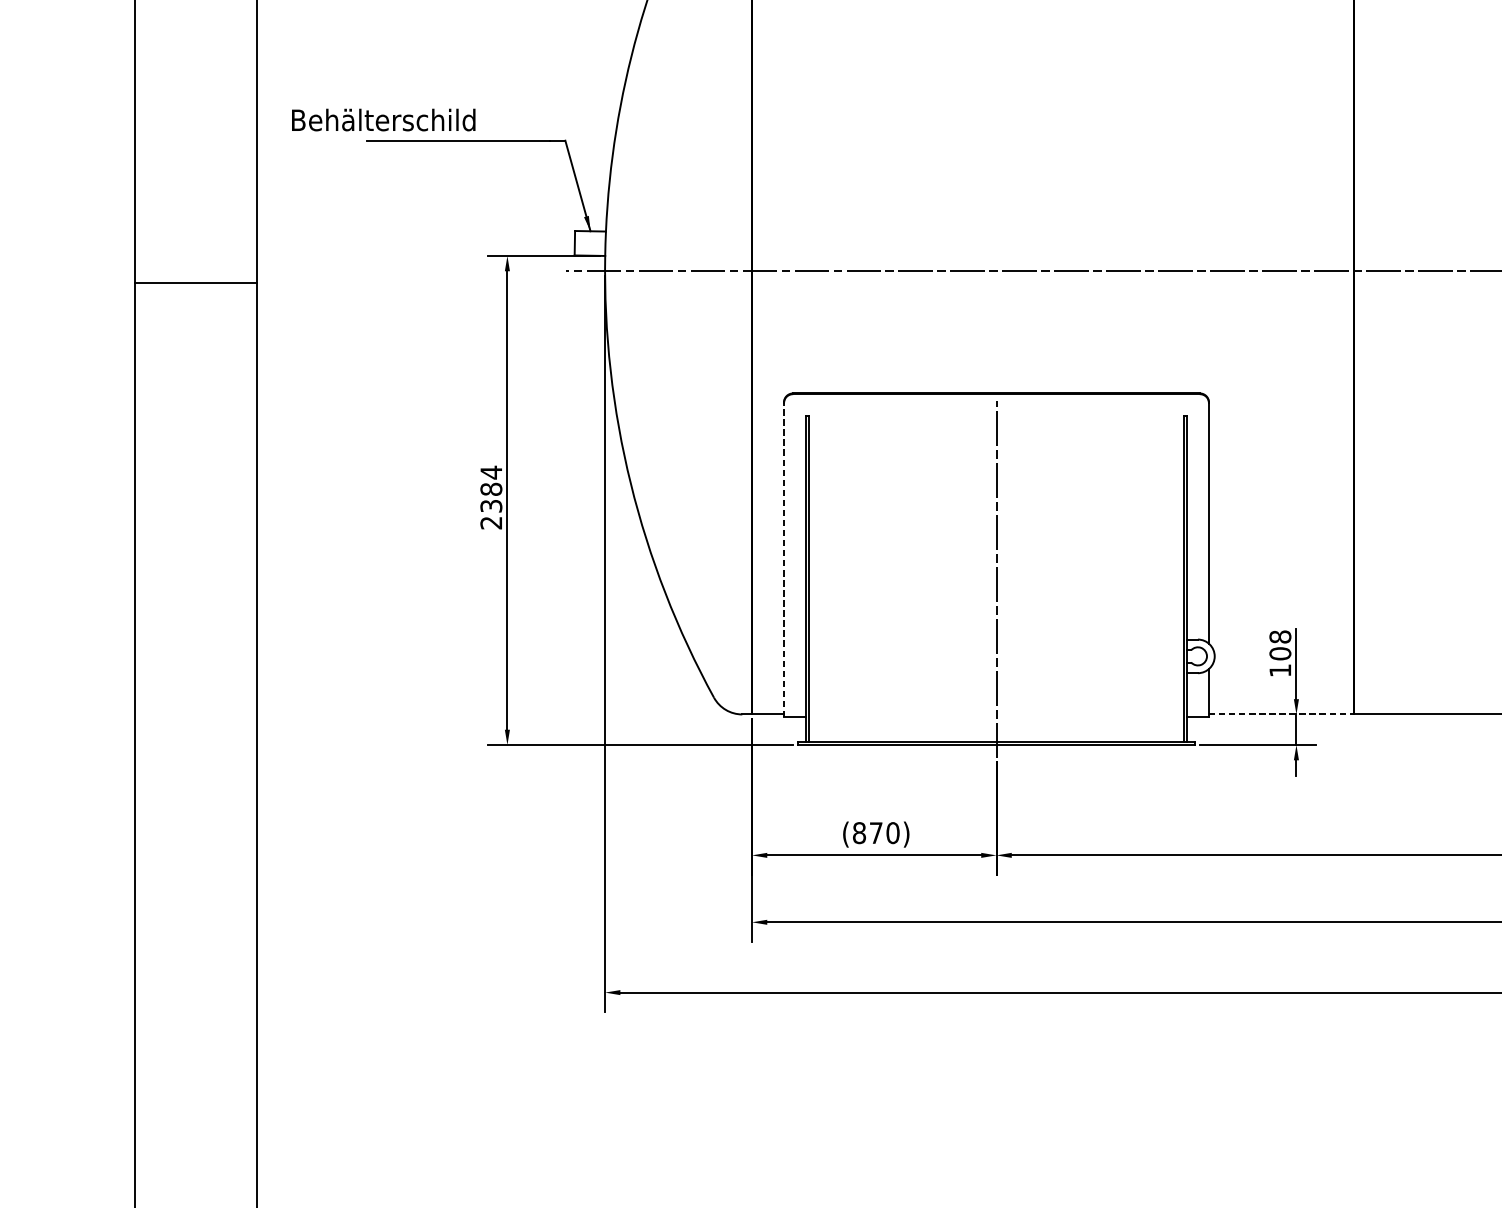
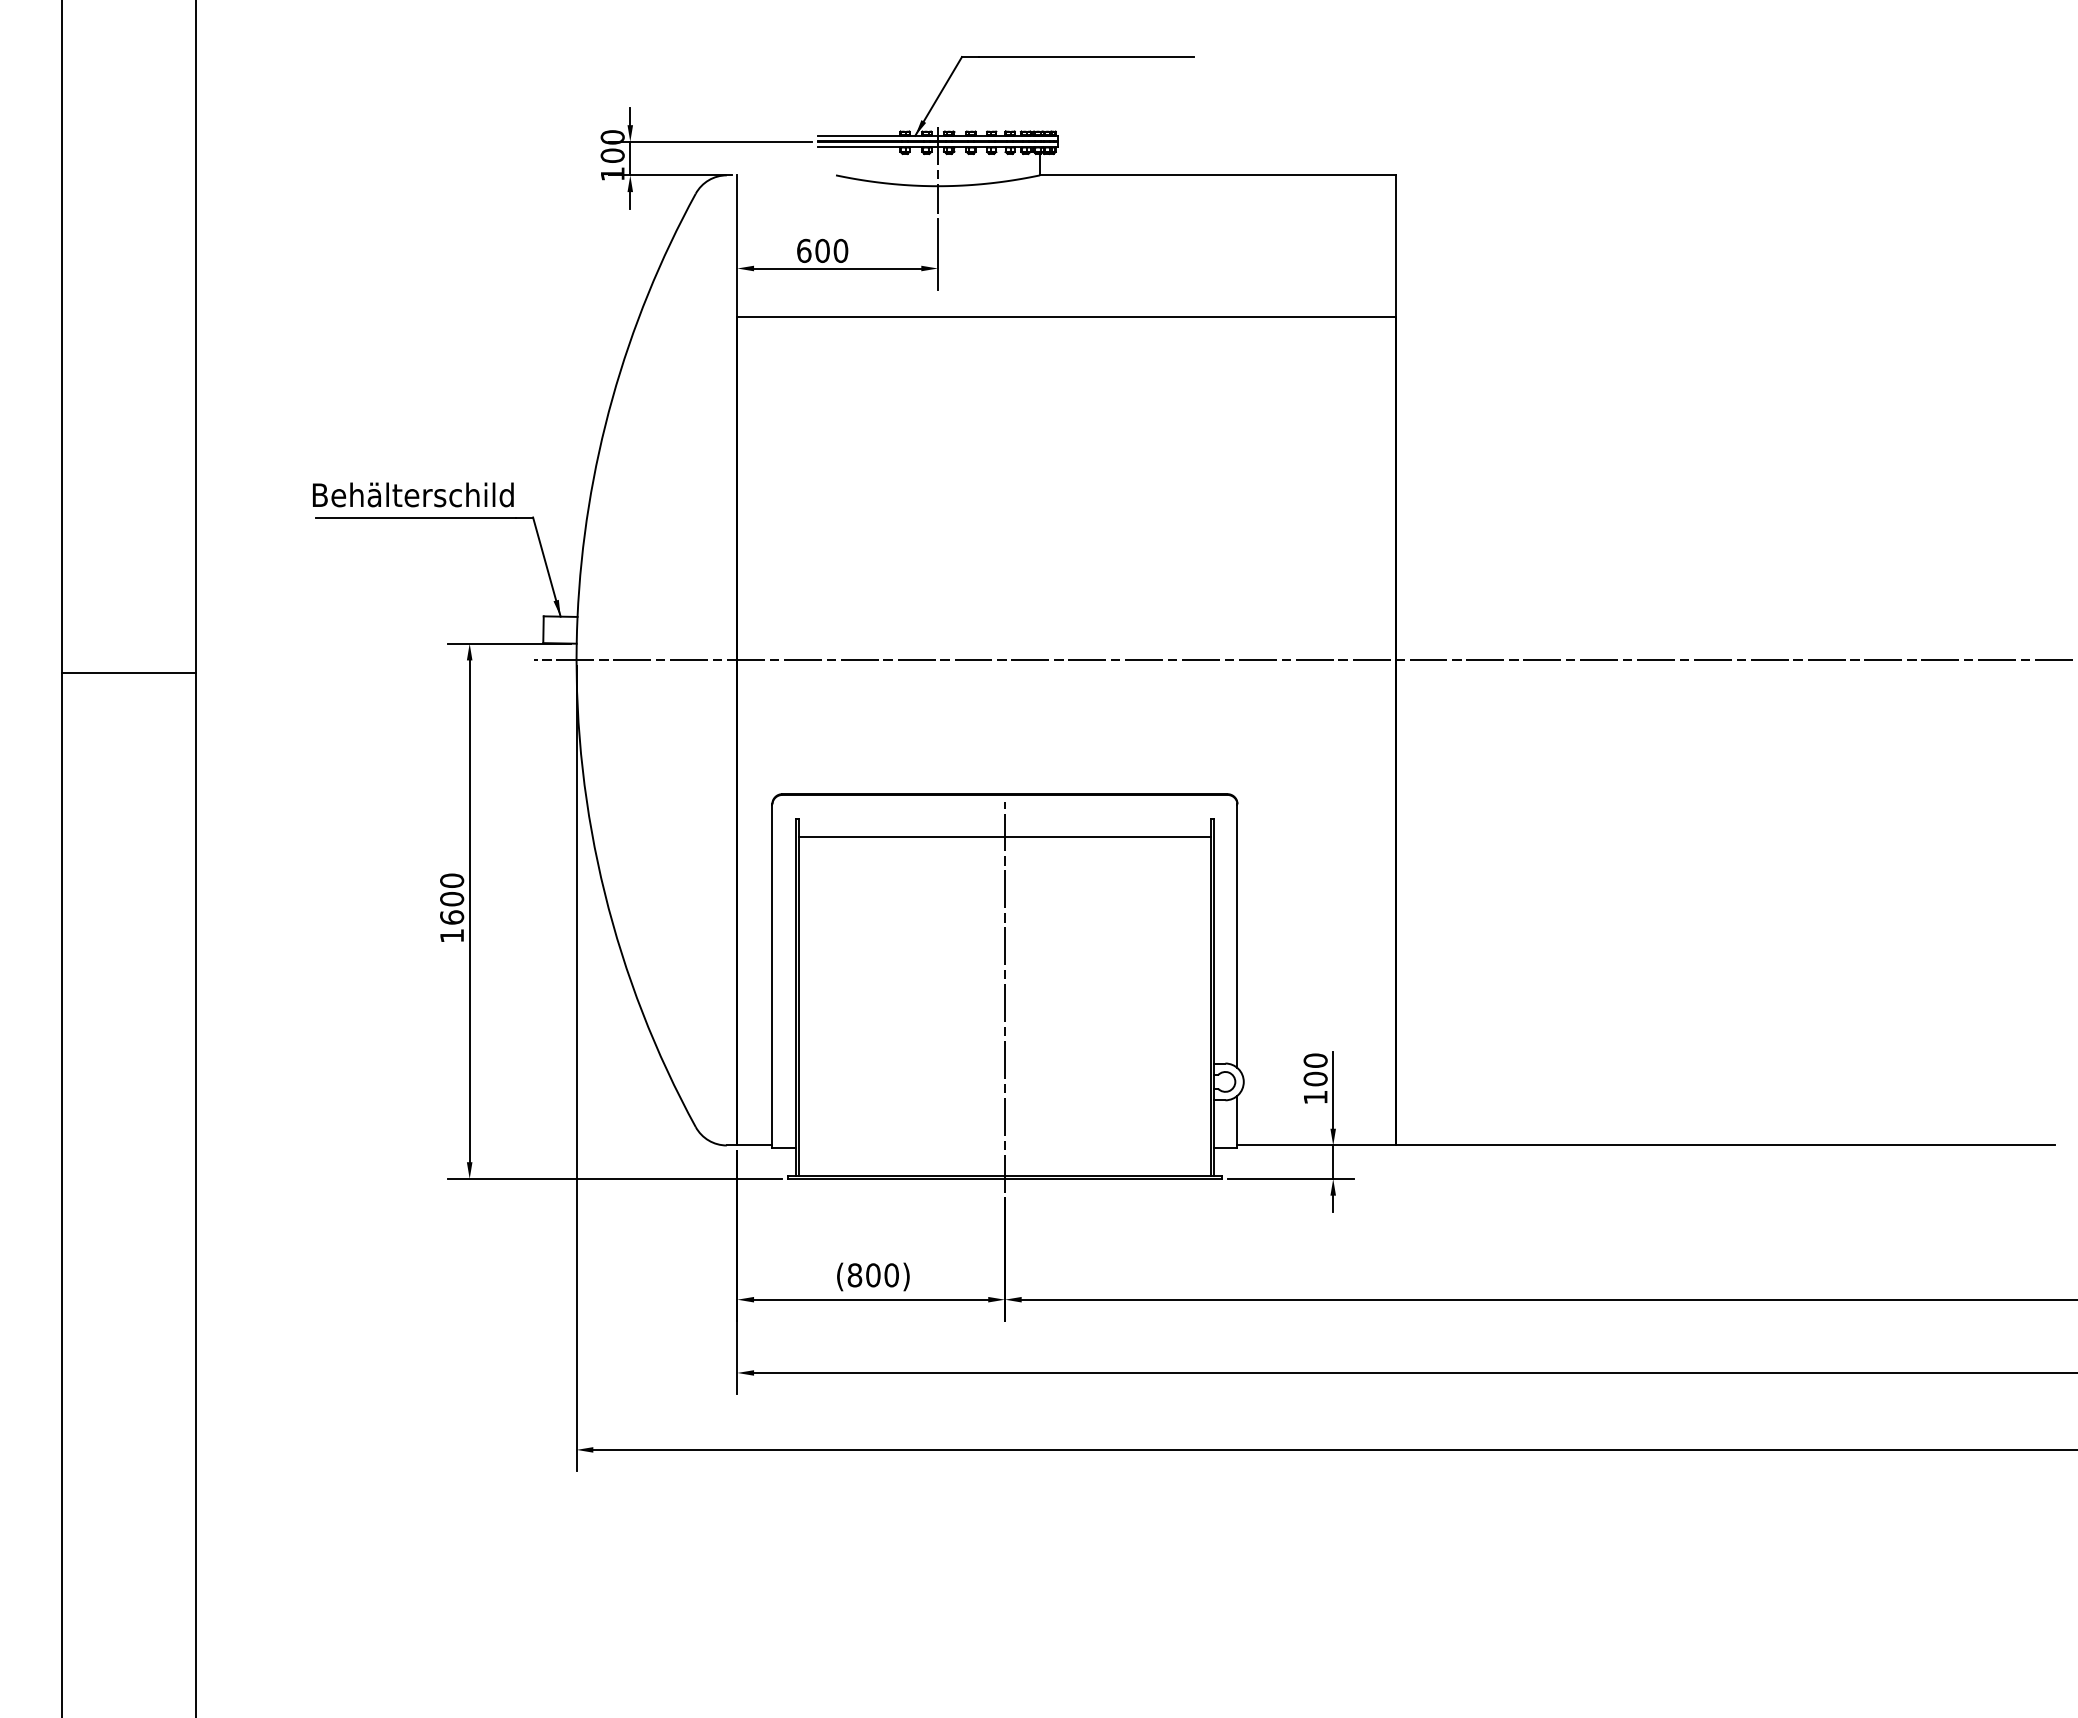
text: (383, 119) -> (413, 494), moved
line: (996, 433) -> (1004, 837), added
text: (491, 497) -> (452, 907), 2384 -> 1600
line: (784, 560) -> (772, 976), dashed -> solid
text: (1280, 636) -> (1315, 1060), 108 -> 100
line: (1282, 714) -> (1317, 1145), dashed -> solid
text: (876, 833) -> (873, 1275), (870) -> (800)

